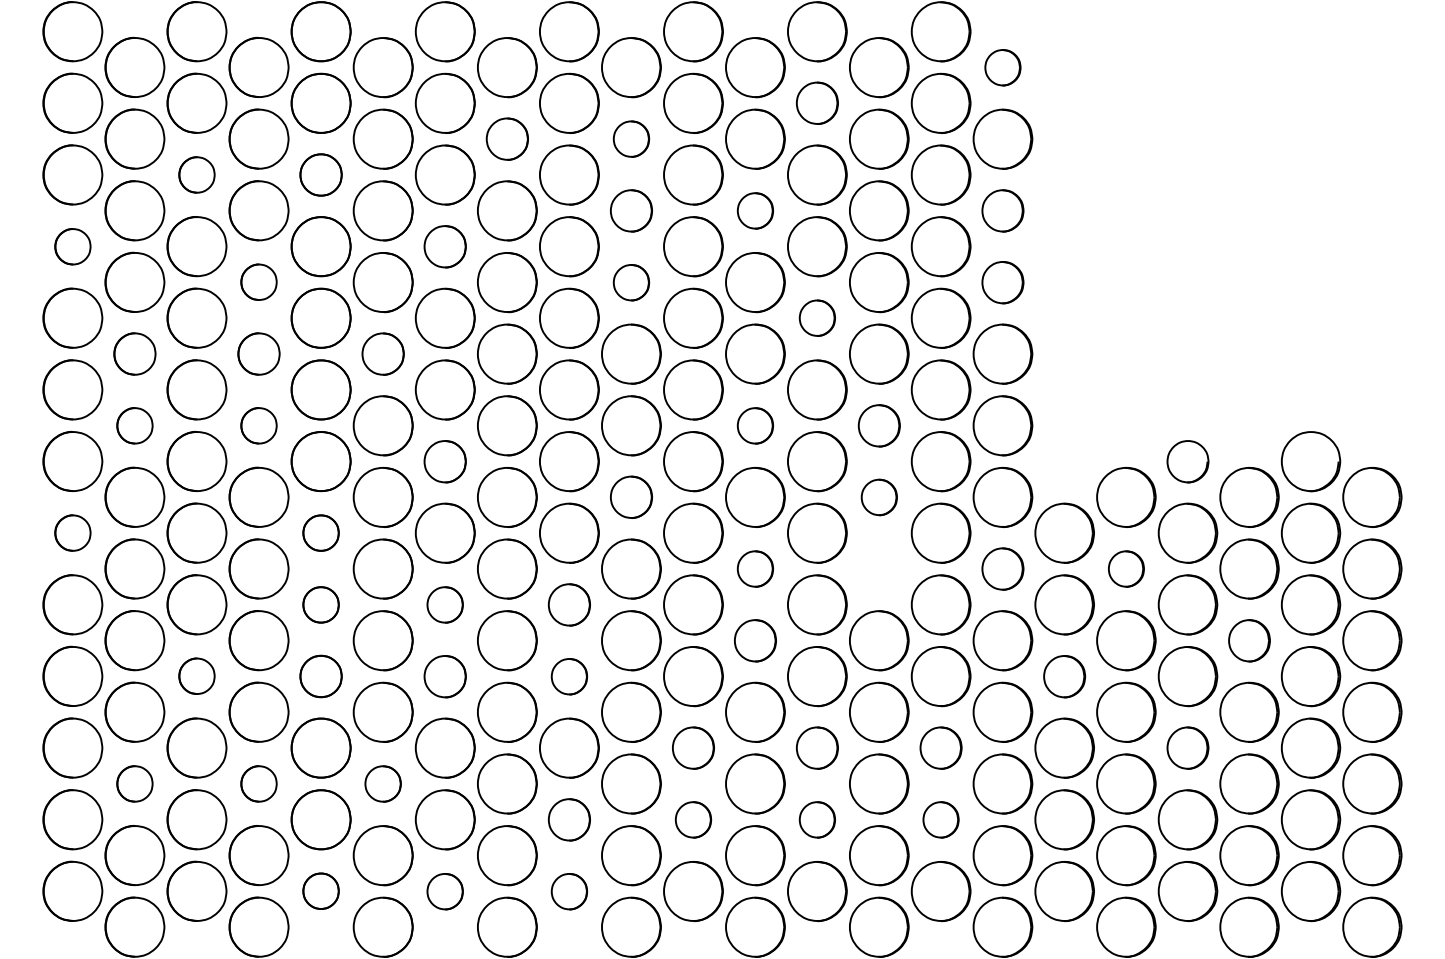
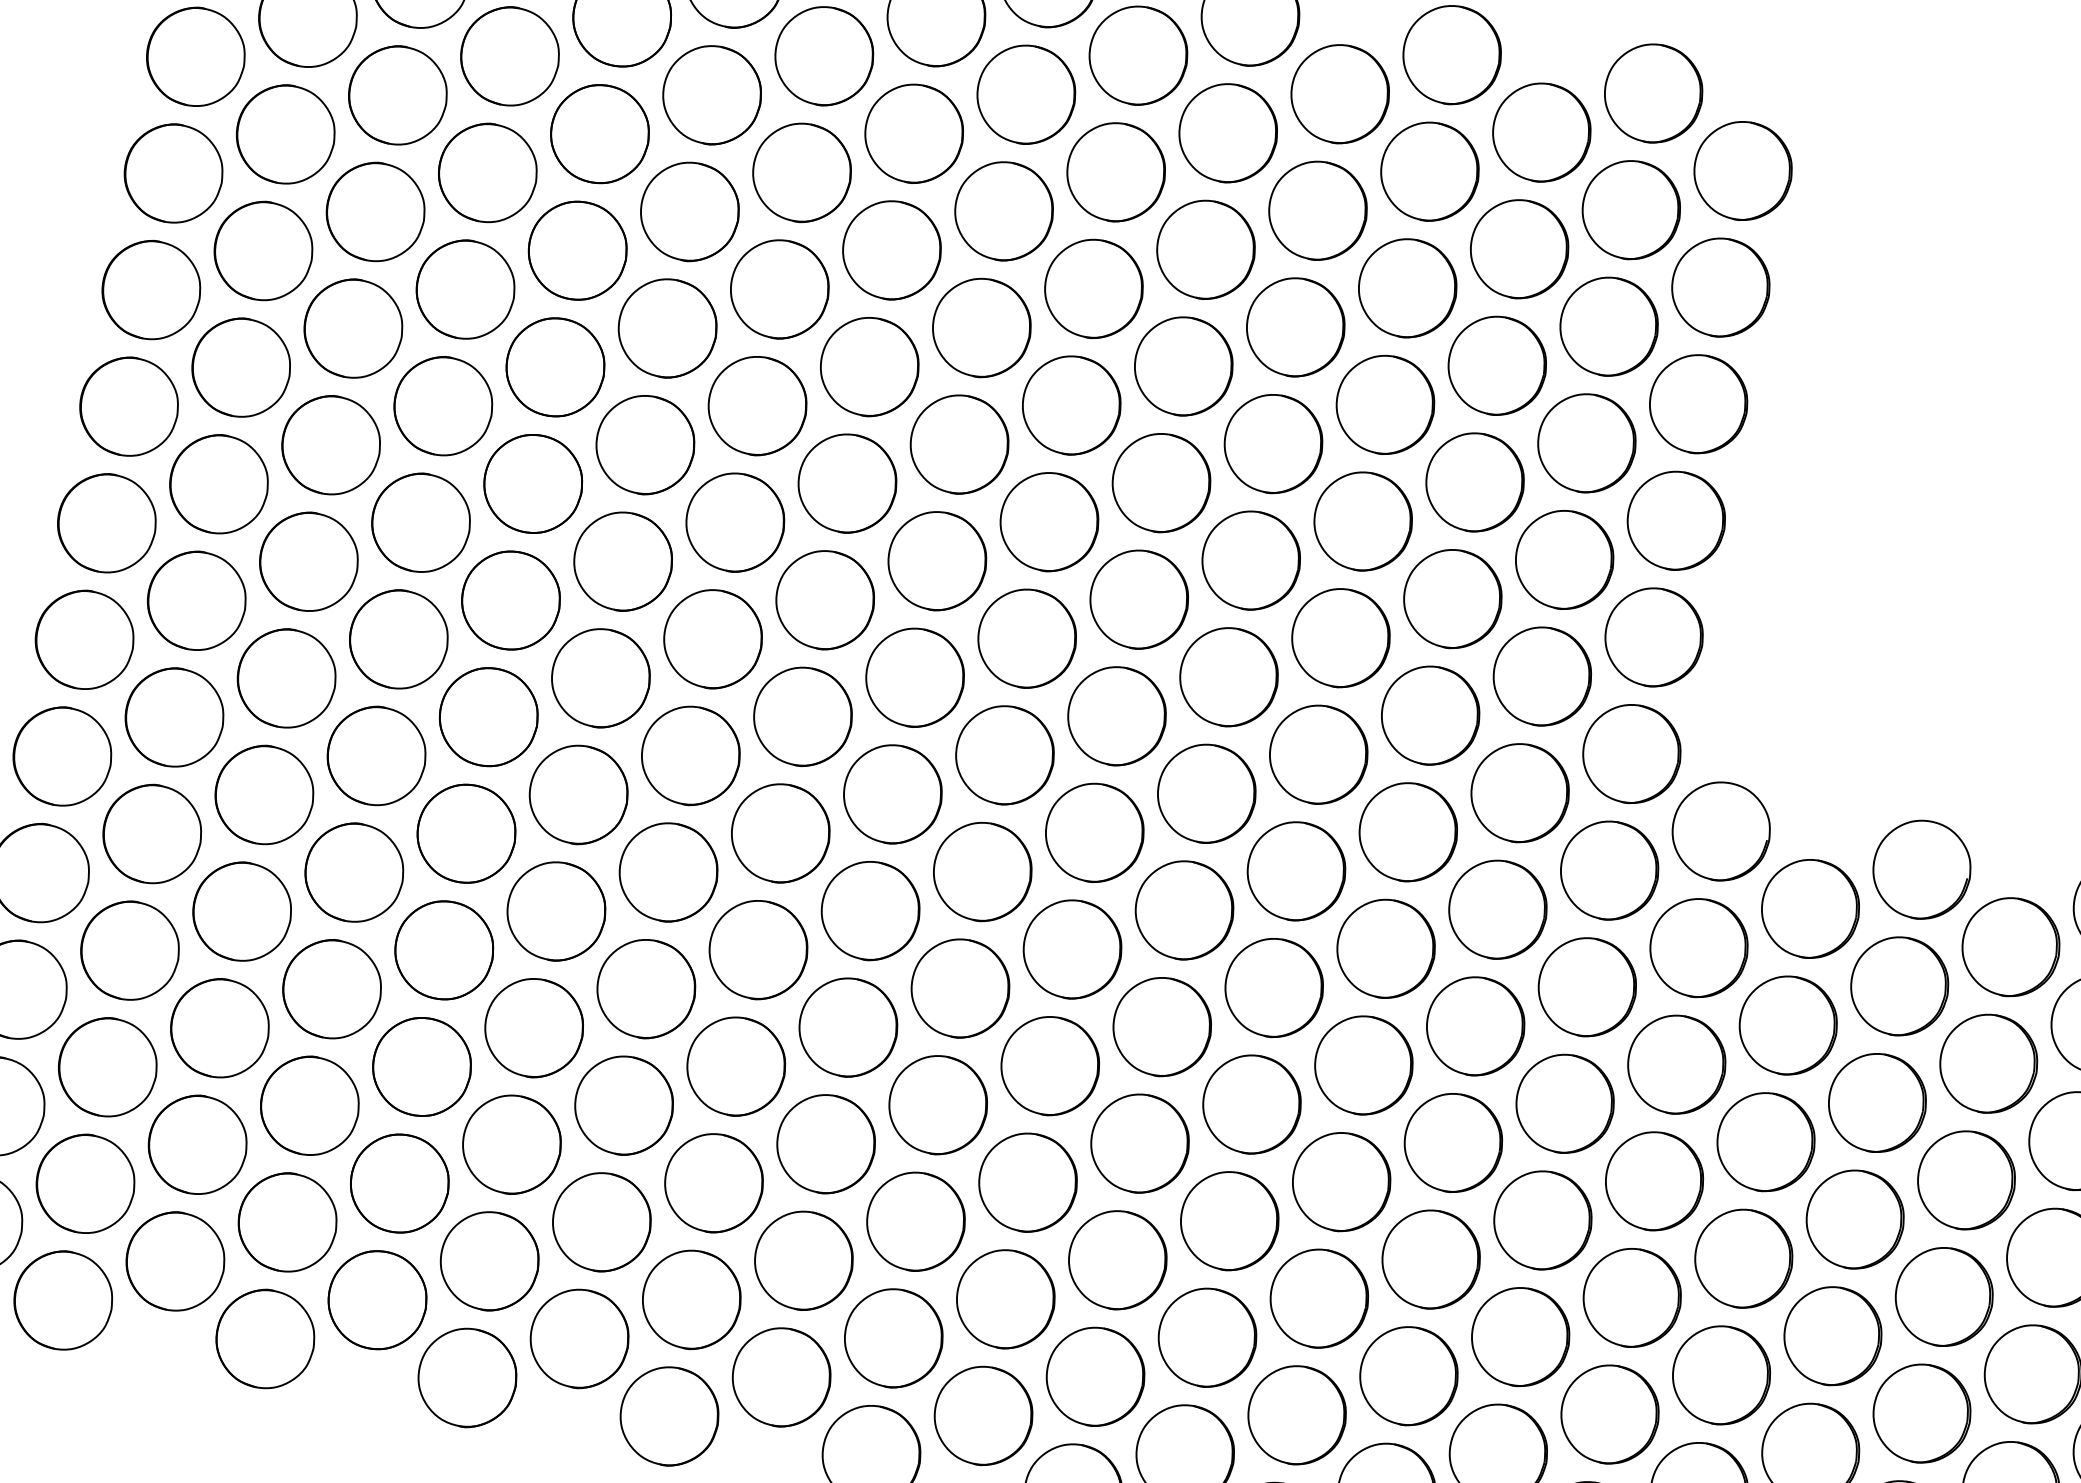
part: (1002, 67) -> (1742, 170), size x1.67
part: (817, 102) -> (1430, 170), size x1.43
part: (507, 138) -> (914, 132), size x1.43
part: (631, 138) -> (1116, 171), size x1.67
part: (196, 174) -> (397, 94), size x1.67
part: (320, 174) -> (599, 133), size x1.43
part: (631, 210) -> (1094, 288), size x1.43
part: (755, 210) -> (1295, 326), size x1.67
part: (1002, 210) -> (1698, 403), size x1.43
part: (72, 246) -> (173, 173), size x1.67
part: (444, 246) -> (778, 288), size x1.43
part: (258, 281) -> (464, 287), size x1.67
part: (631, 282) -> (1071, 405), size x1.67
part: (1002, 282) -> (1675, 520), size x1.43
part: (817, 317) -> (1363, 520), size x1.67
part: (134, 353) -> (240, 366), size x1.43
part: (258, 353) -> (442, 405), size x1.43
part: (382, 353) -> (644, 443), size x1.43
part: (134, 425) -> (218, 483), size x1.67
part: (258, 425) -> (420, 522), size x1.67
part: (755, 425) -> (1229, 676), size x1.67
part: (879, 425) -> (1431, 715), size x1.43
part: (444, 461) -> (711, 638), size x1.43
part: (1064, 461) -> (1720, 831), added
part: (1187, 461) -> (1921, 869), size x1.43
part: (631, 496) -> (1005, 753), size x1.43
part: (879, 497) -> (1408, 832), size x1.67
part: (72, 532) -> (84, 638), size x1.67
part: (320, 532) -> (487, 715), size x1.67
part: (755, 568) -> (1184, 909), size x1.67
part: (879, 568) -> (1386, 947), added
part: (1002, 568) -> (1586, 986), size x1.43
part: (1126, 568) -> (1788, 1024), size x1.67
part: (320, 604) -> (465, 832), size x1.67
part: (444, 604) -> (667, 871), size x1.67
part: (569, 604) -> (870, 910), size x1.43
part: (755, 640) -> (1162, 1026), size x1.43
part: (1249, 640) -> (1966, 1180), size x1.43
part: (196, 675) -> (241, 910), size x1.67
part: (320, 676) -> (443, 950), size x1.43
part: (444, 676) -> (645, 988), size x1.43
part: (569, 676) -> (848, 1027), size x1.67
part: (1064, 676) -> (1654, 1181), size x1.43
part: (693, 747) -> (1028, 1181), size x1.43
part: (817, 747) -> (1230, 1220), size x1.43
part: (940, 747) -> (1430, 1258), size x1.43
part: (1187, 747) -> (1832, 1334), size x1.43
part: (134, 783) -> (107, 1066), size x1.67
part: (258, 783) -> (309, 1105), size x1.67
part: (382, 783) -> (510, 1143), size x1.67
part: (569, 819) -> (804, 1260), size x1.43
part: (693, 819) -> (1005, 1298), size x1.67
part: (817, 819) -> (1207, 1337), size x1.67
part: (940, 819) -> (1408, 1375), size x1.67
part: (320, 890) -> (376, 1298), size x1.67
part: (444, 891) -> (578, 1338), size x1.67
part: (569, 891) -> (781, 1377), size x1.67

